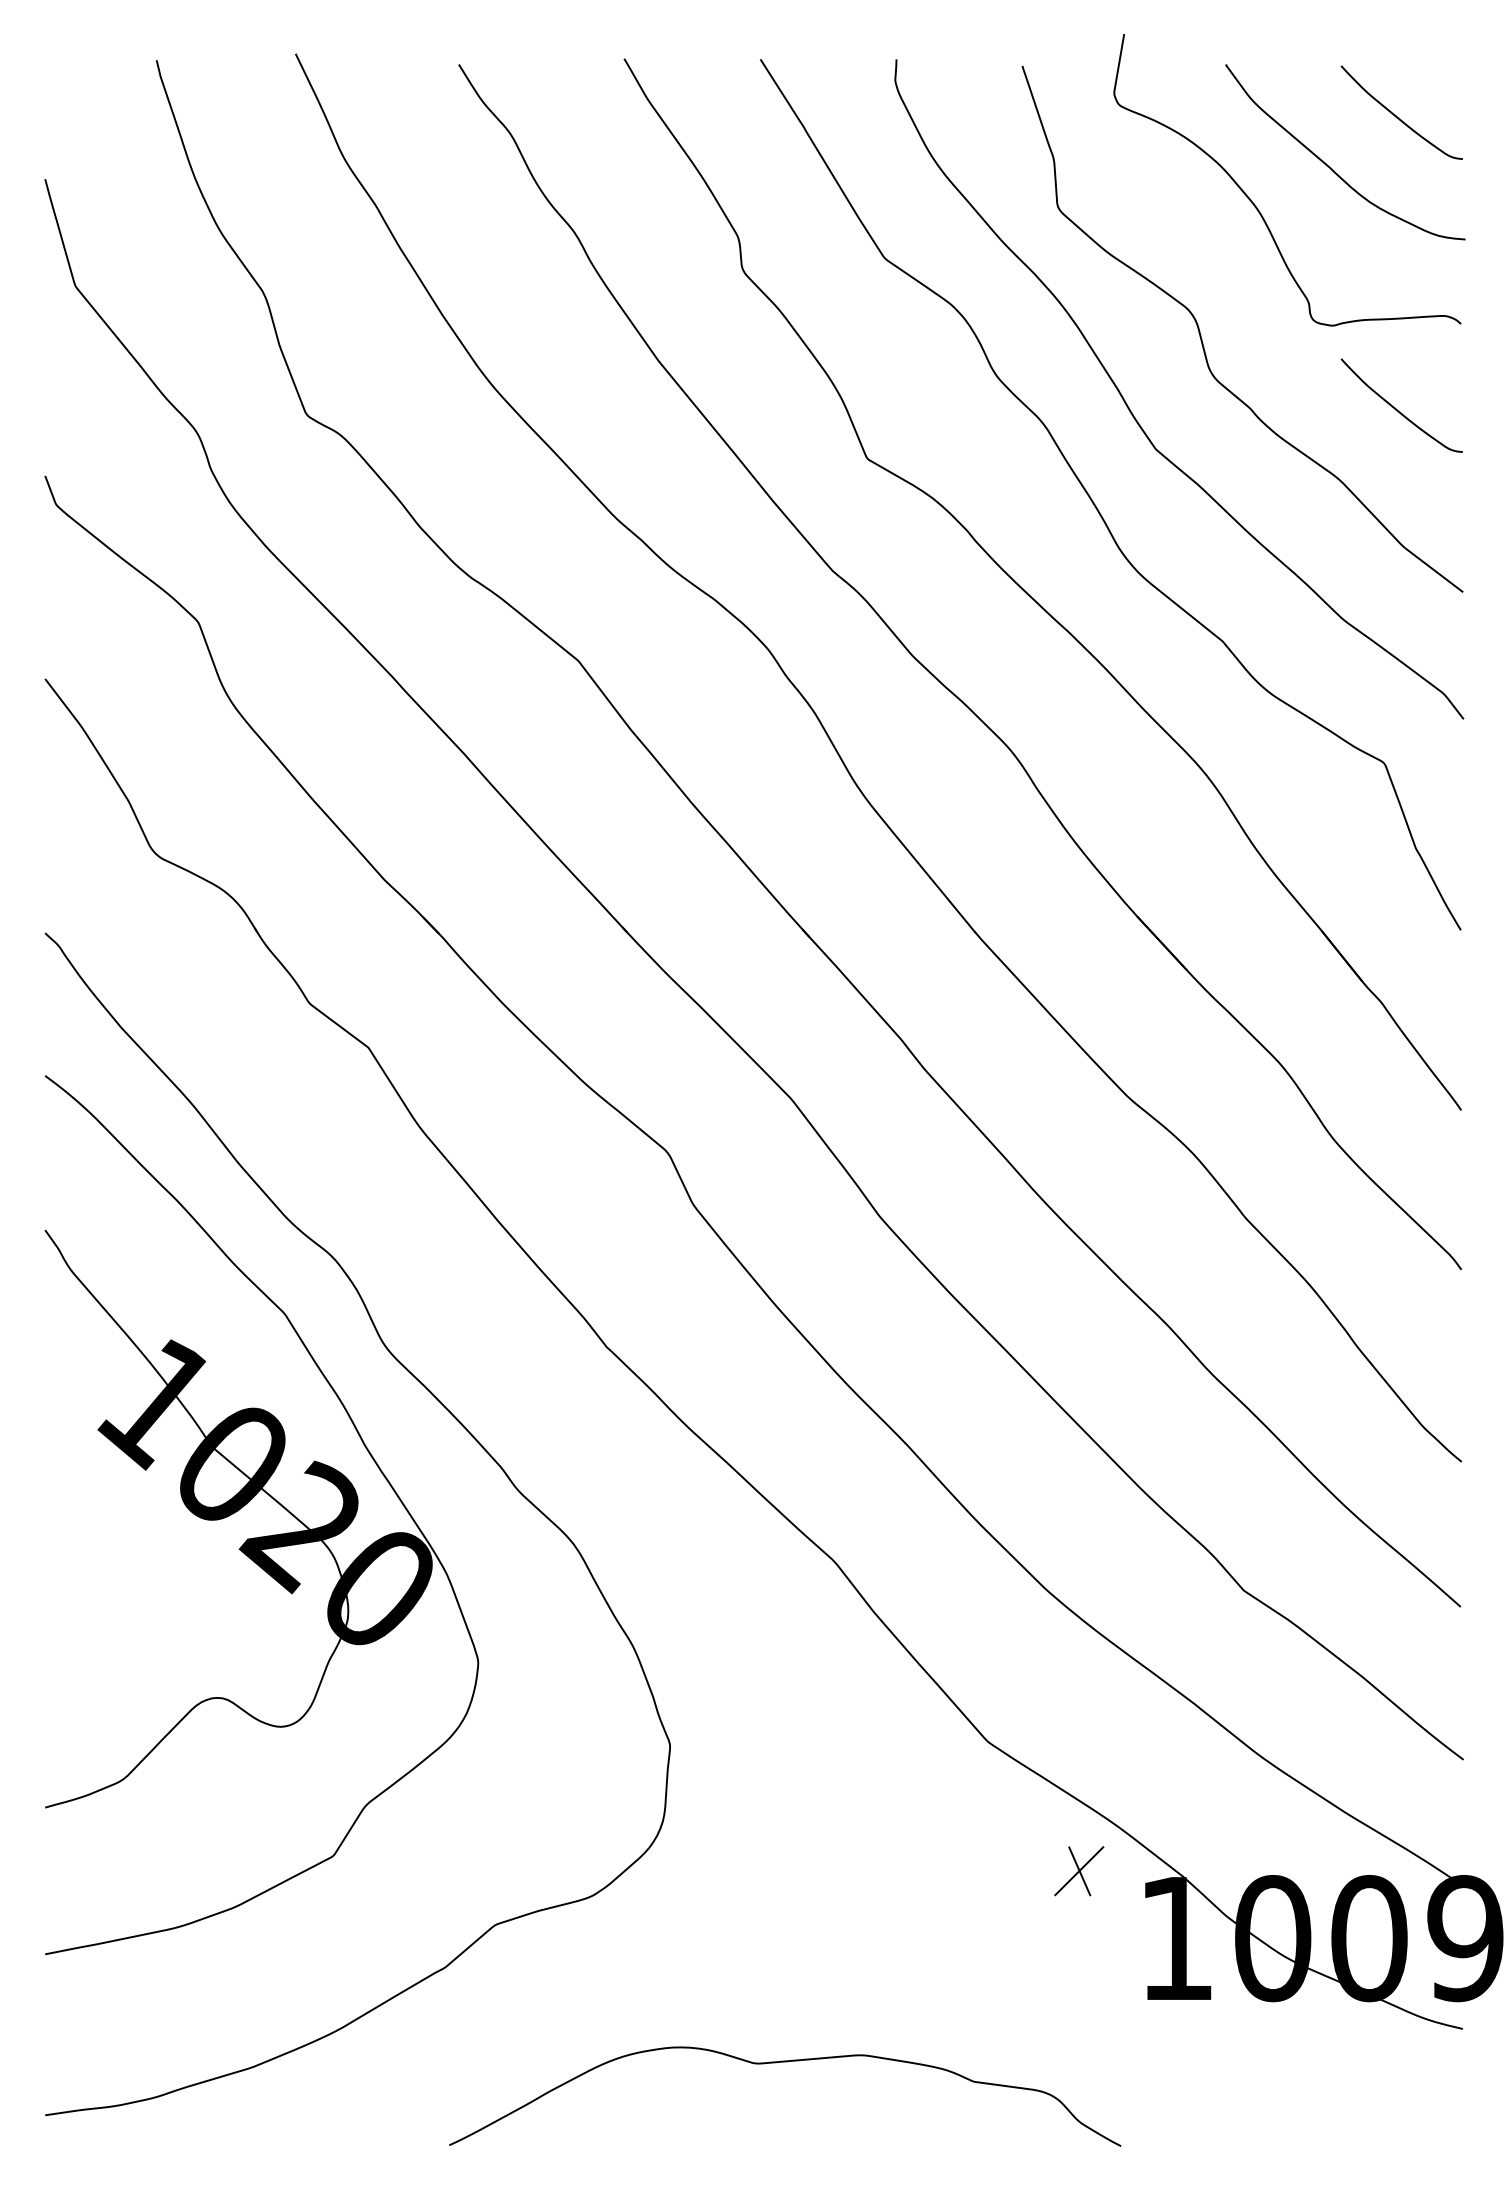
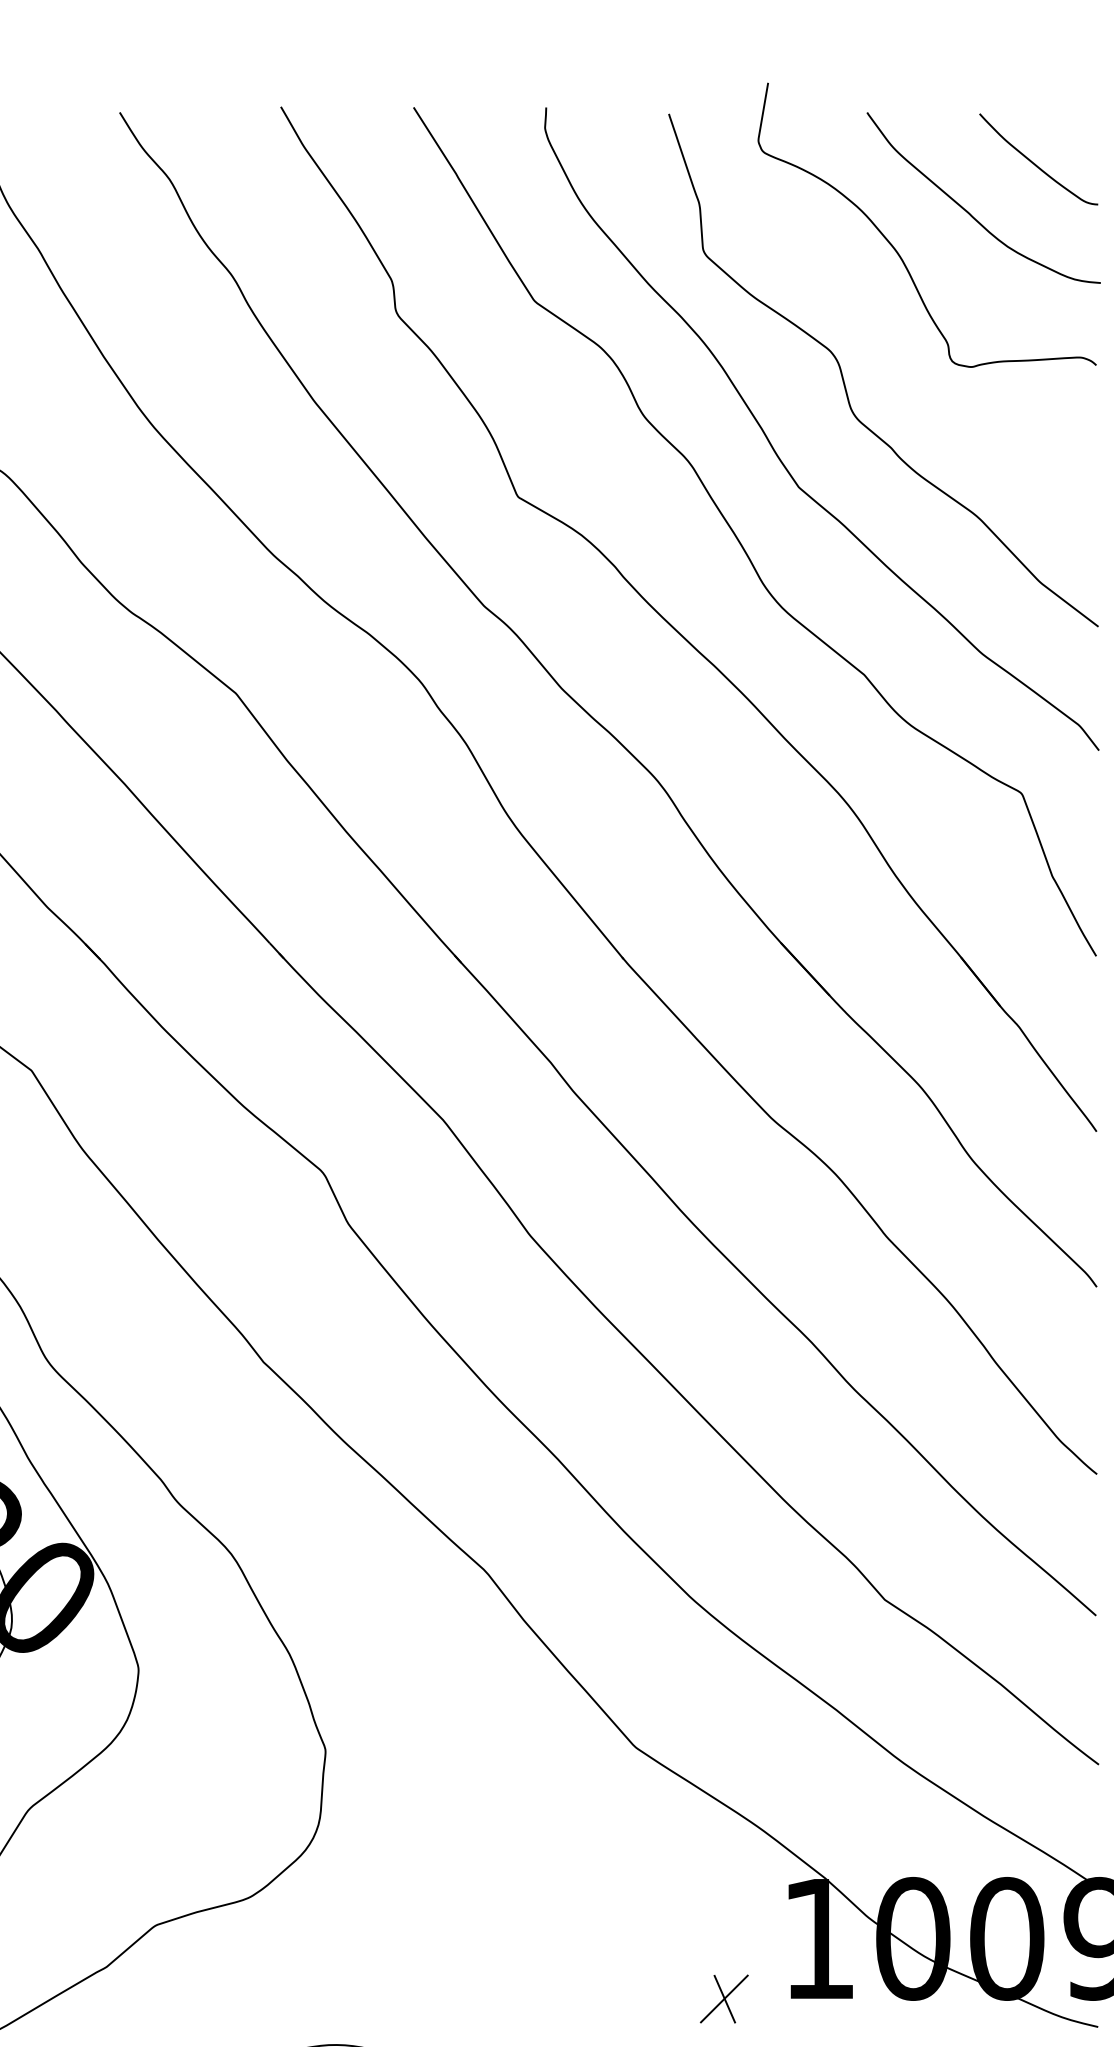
curve: (1397, 409) -> (1034, 448), removed
part: (1079, 1871) -> (724, 1999), moved

